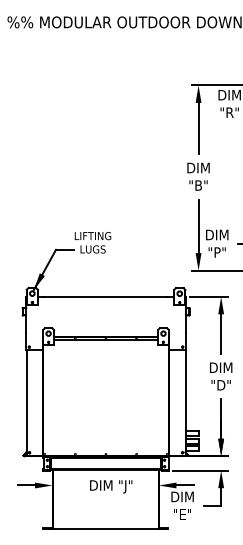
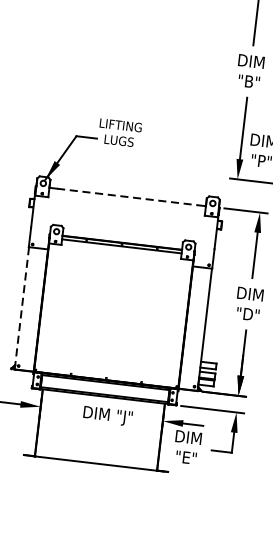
line: (106, 296) -> (128, 196), solid -> dashed
line: (26, 403) -> (21, 308), solid -> dashed

